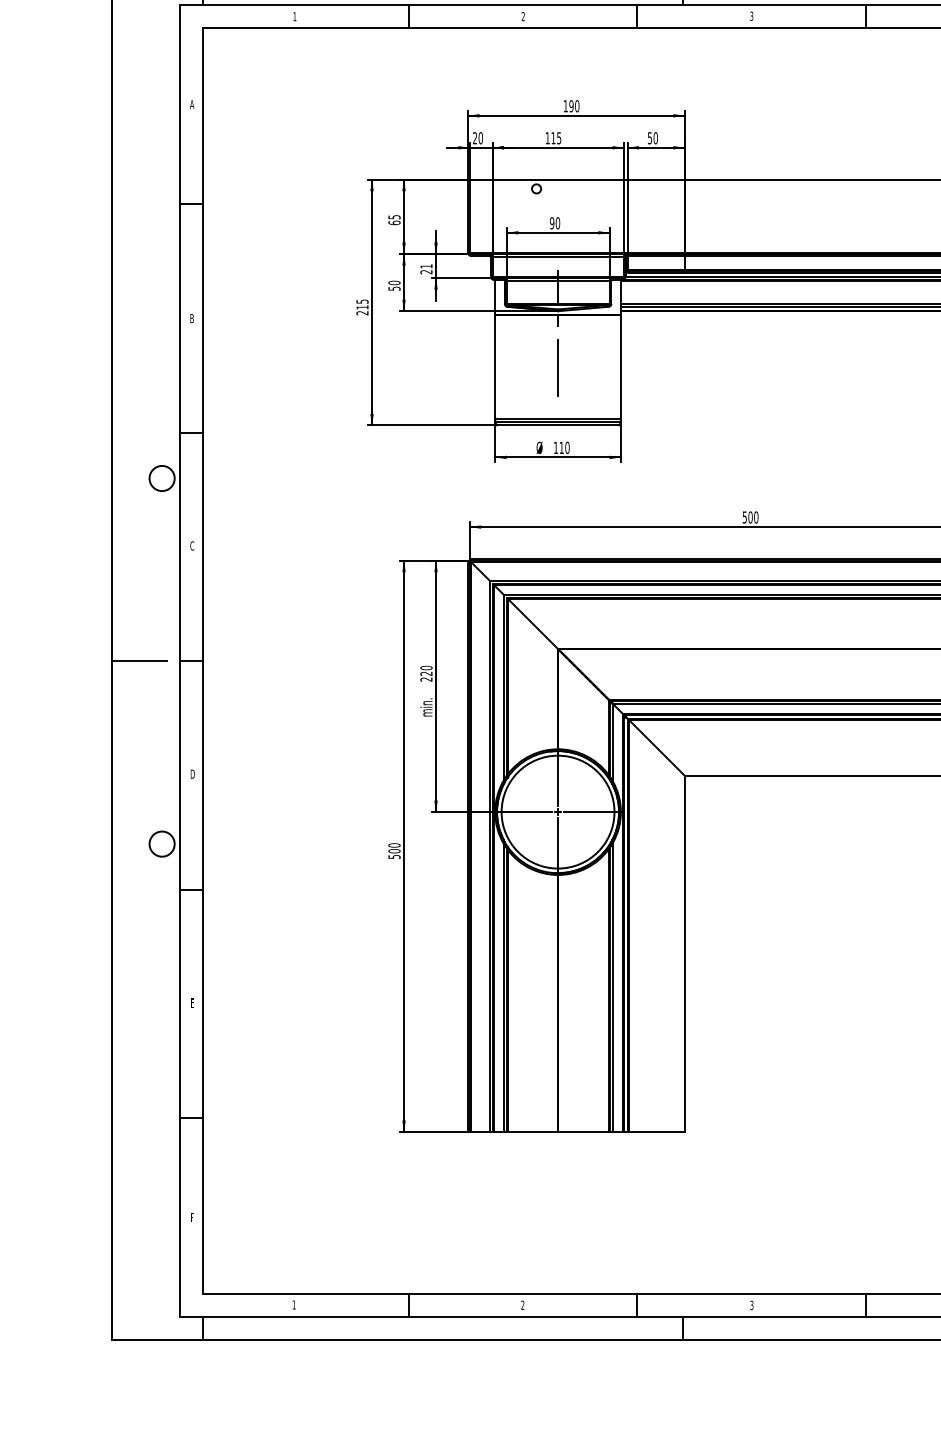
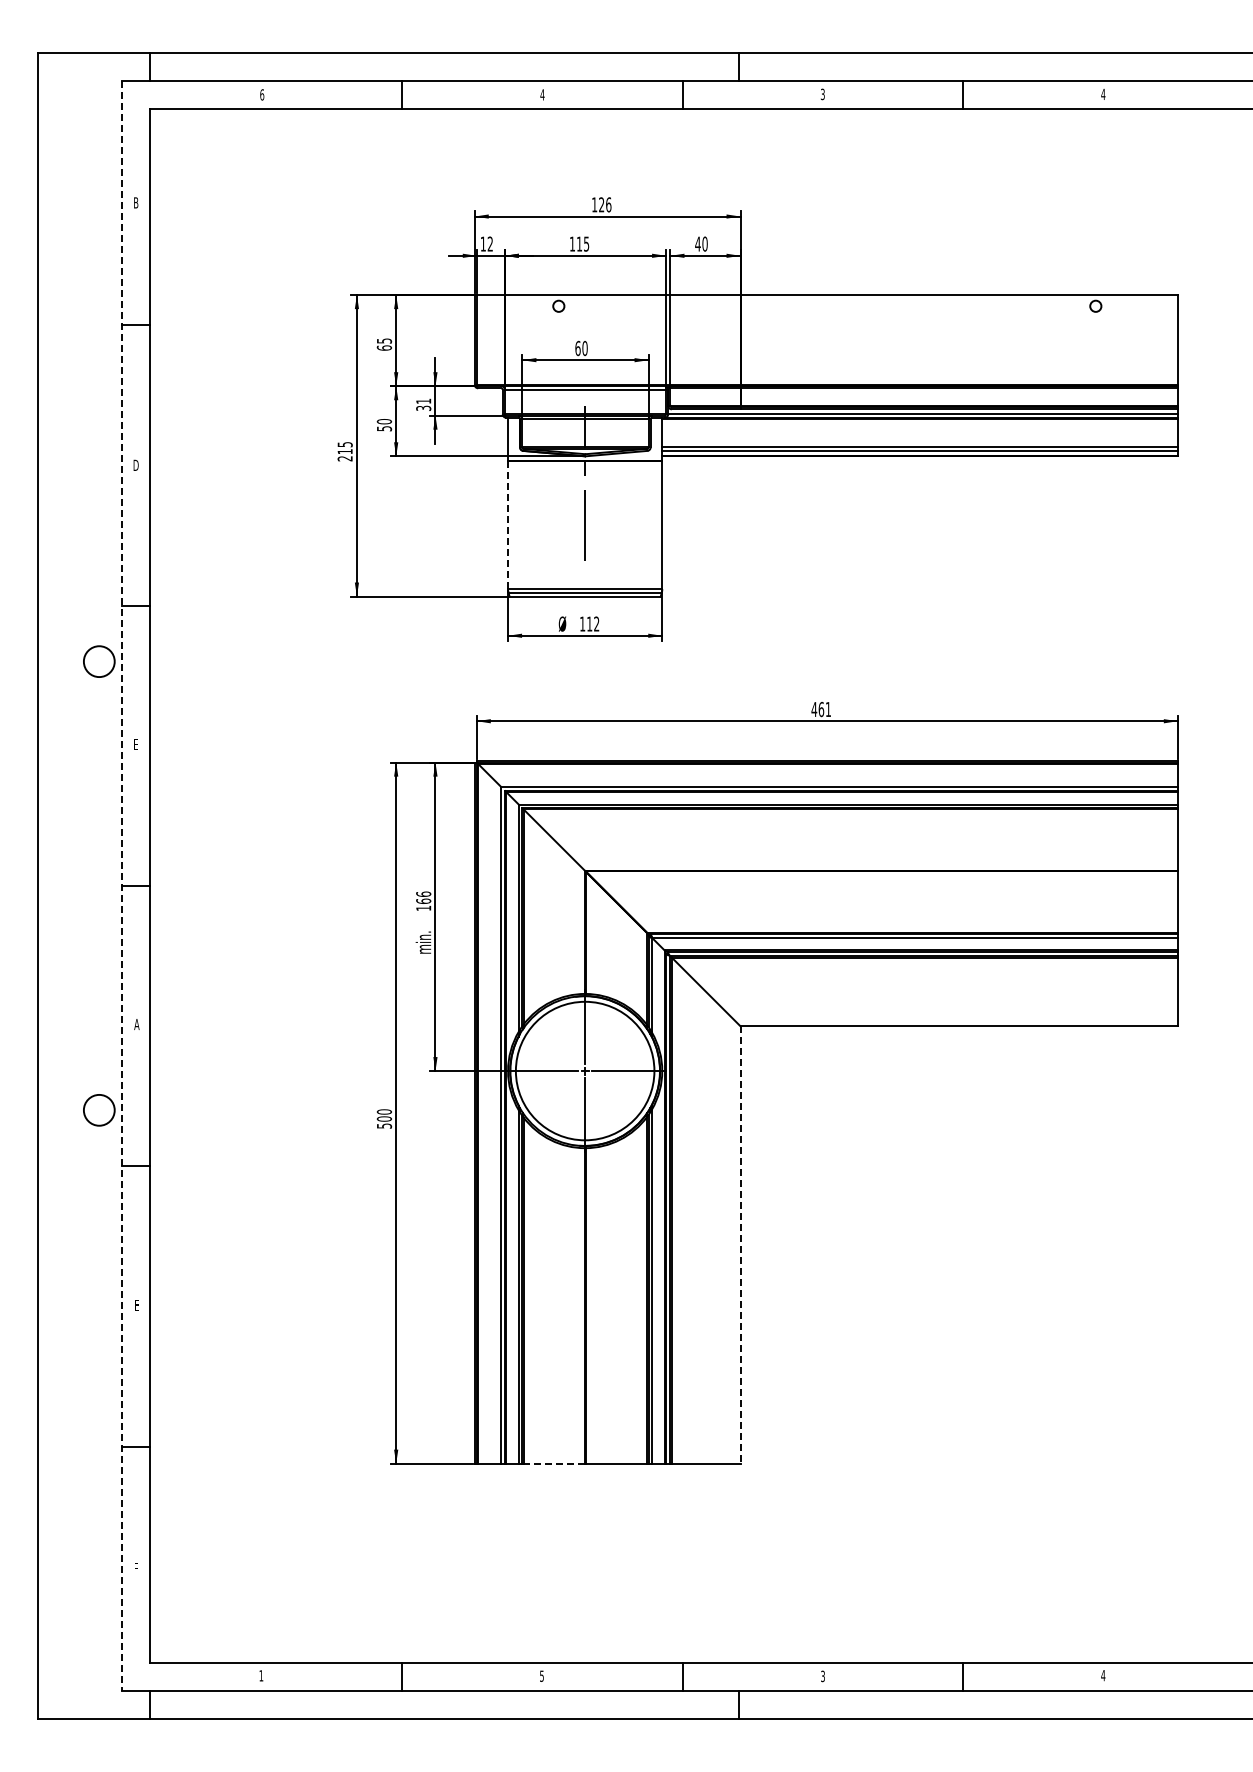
text: (295, 16) -> (262, 94), 1 -> 6
text: (523, 16) -> (542, 94), 2 -> 4
text: (191, 104) -> (135, 202), A -> B
text: (574, 105) -> (605, 204), 190 -> 126
text: (477, 137) -> (486, 243), 20 -> 12
text: (649, 137) -> (697, 243), 50 -> 40
text: (551, 223) -> (577, 348), 90 -> 60
text: (426, 271) -> (423, 407), 21 -> 31
text: (191, 318) -> (135, 465), B -> D
line: (495, 367) -> (508, 525), solid -> dashed
text: (567, 447) -> (596, 623), 110 -> 112
text: (750, 517) -> (821, 709), 500 -> 461
text: (191, 546) -> (135, 744), C -> E
line: (138, 660) -> (70, 885), removed
line: (180, 660) -> (121, 885), solid -> dashed
text: (426, 673) -> (423, 900), 220 -> 166
text: (192, 774) -> (136, 1024), D -> A
line: (684, 954) -> (740, 1245), solid -> dashed
line: (533, 1131) -> (554, 1463), solid -> dashed
text: (522, 1304) -> (541, 1675), 2 -> 5

